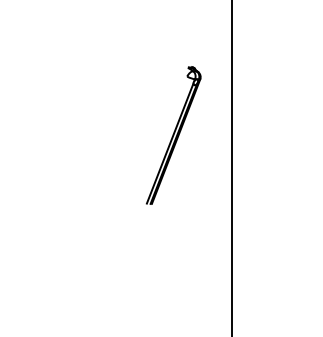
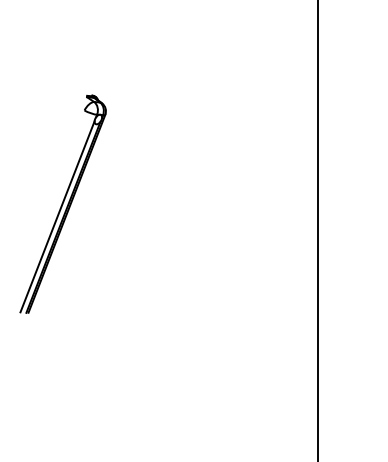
part: (173, 135) -> (62, 204), moved

